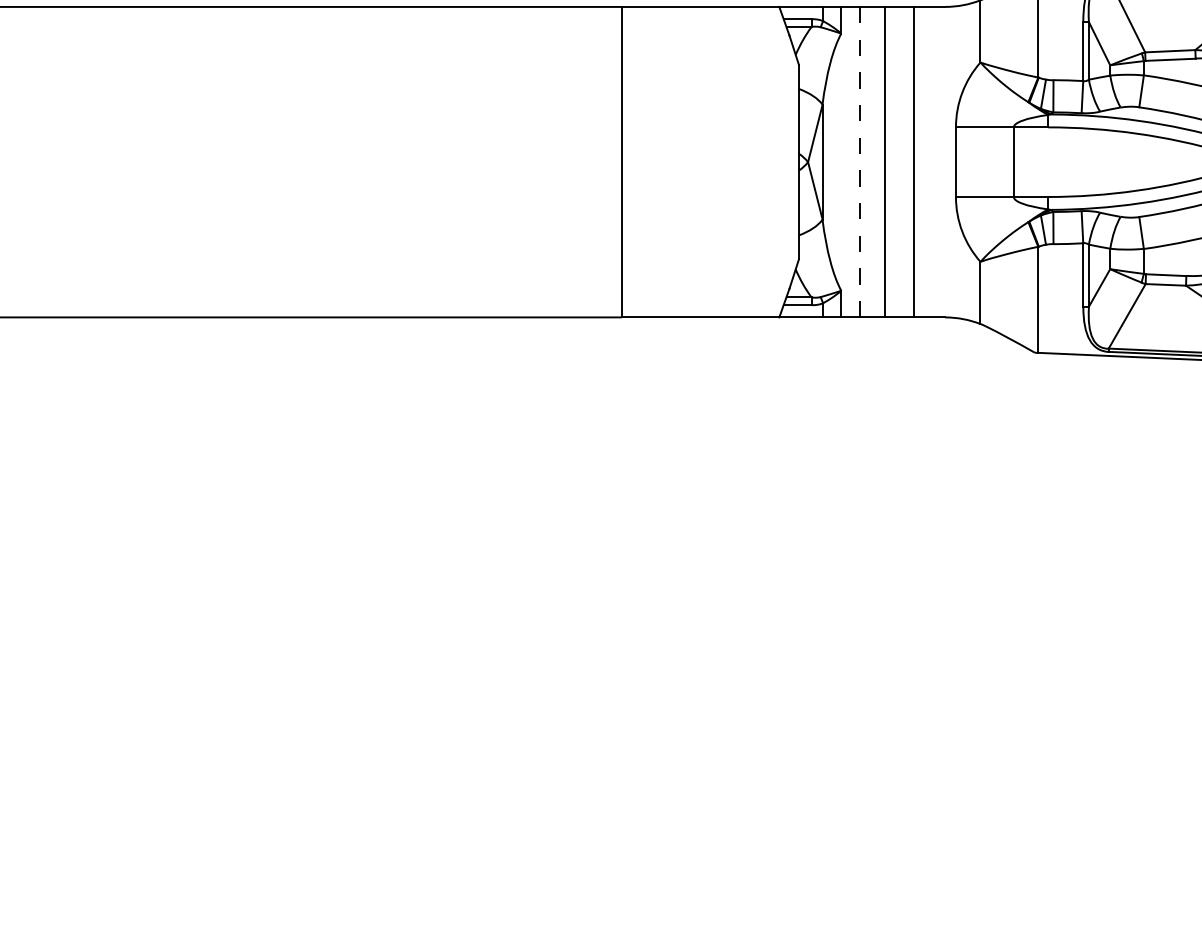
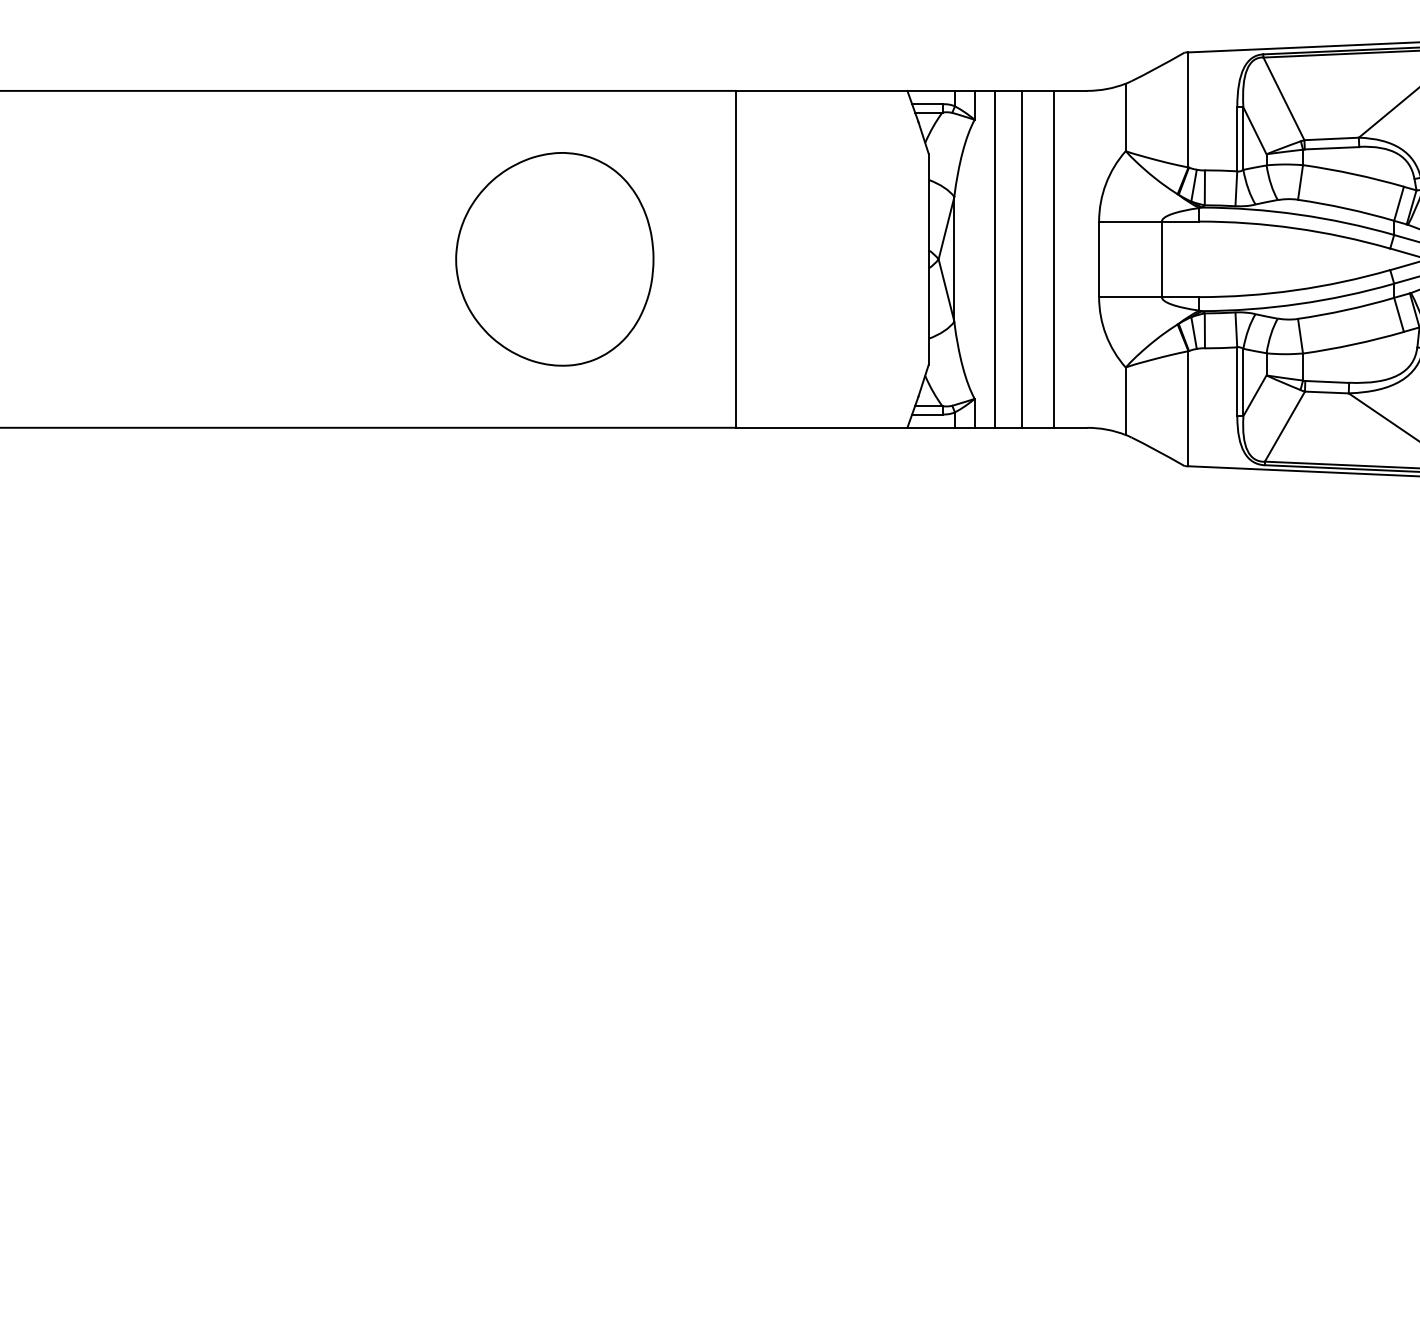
part: (454, 162) -> (554, 259), added
line: (859, 162) -> (994, 259), dashed -> solid

